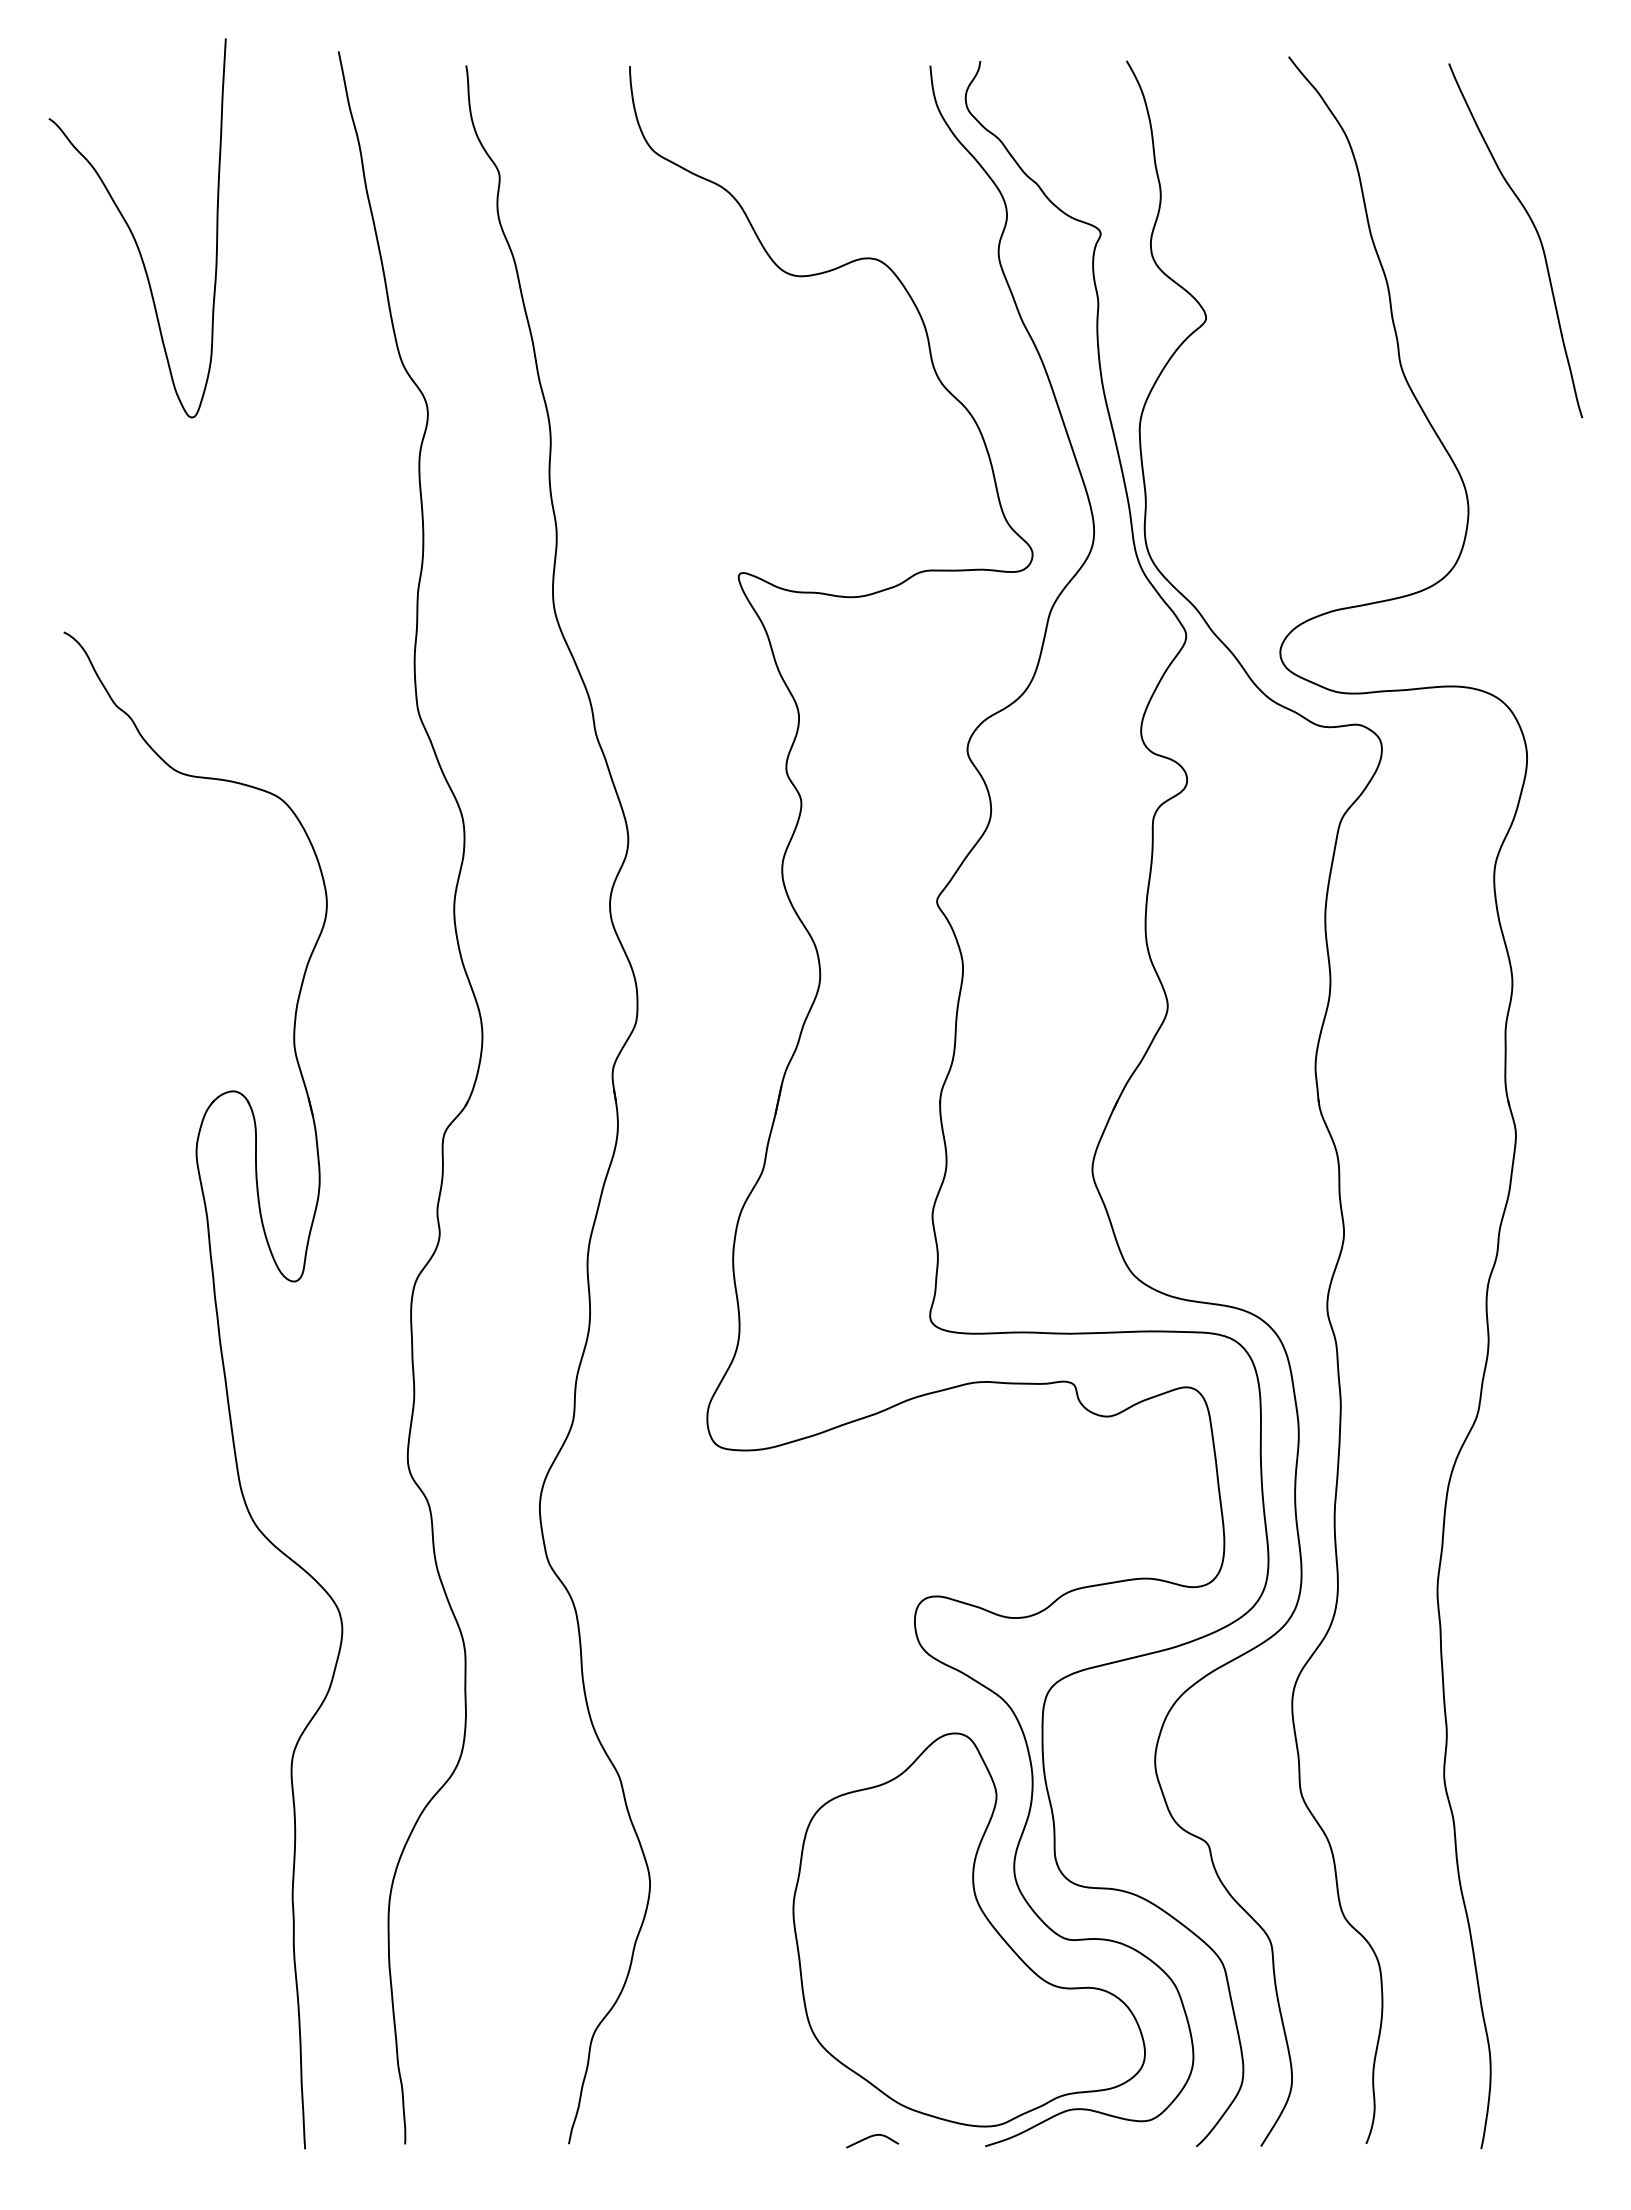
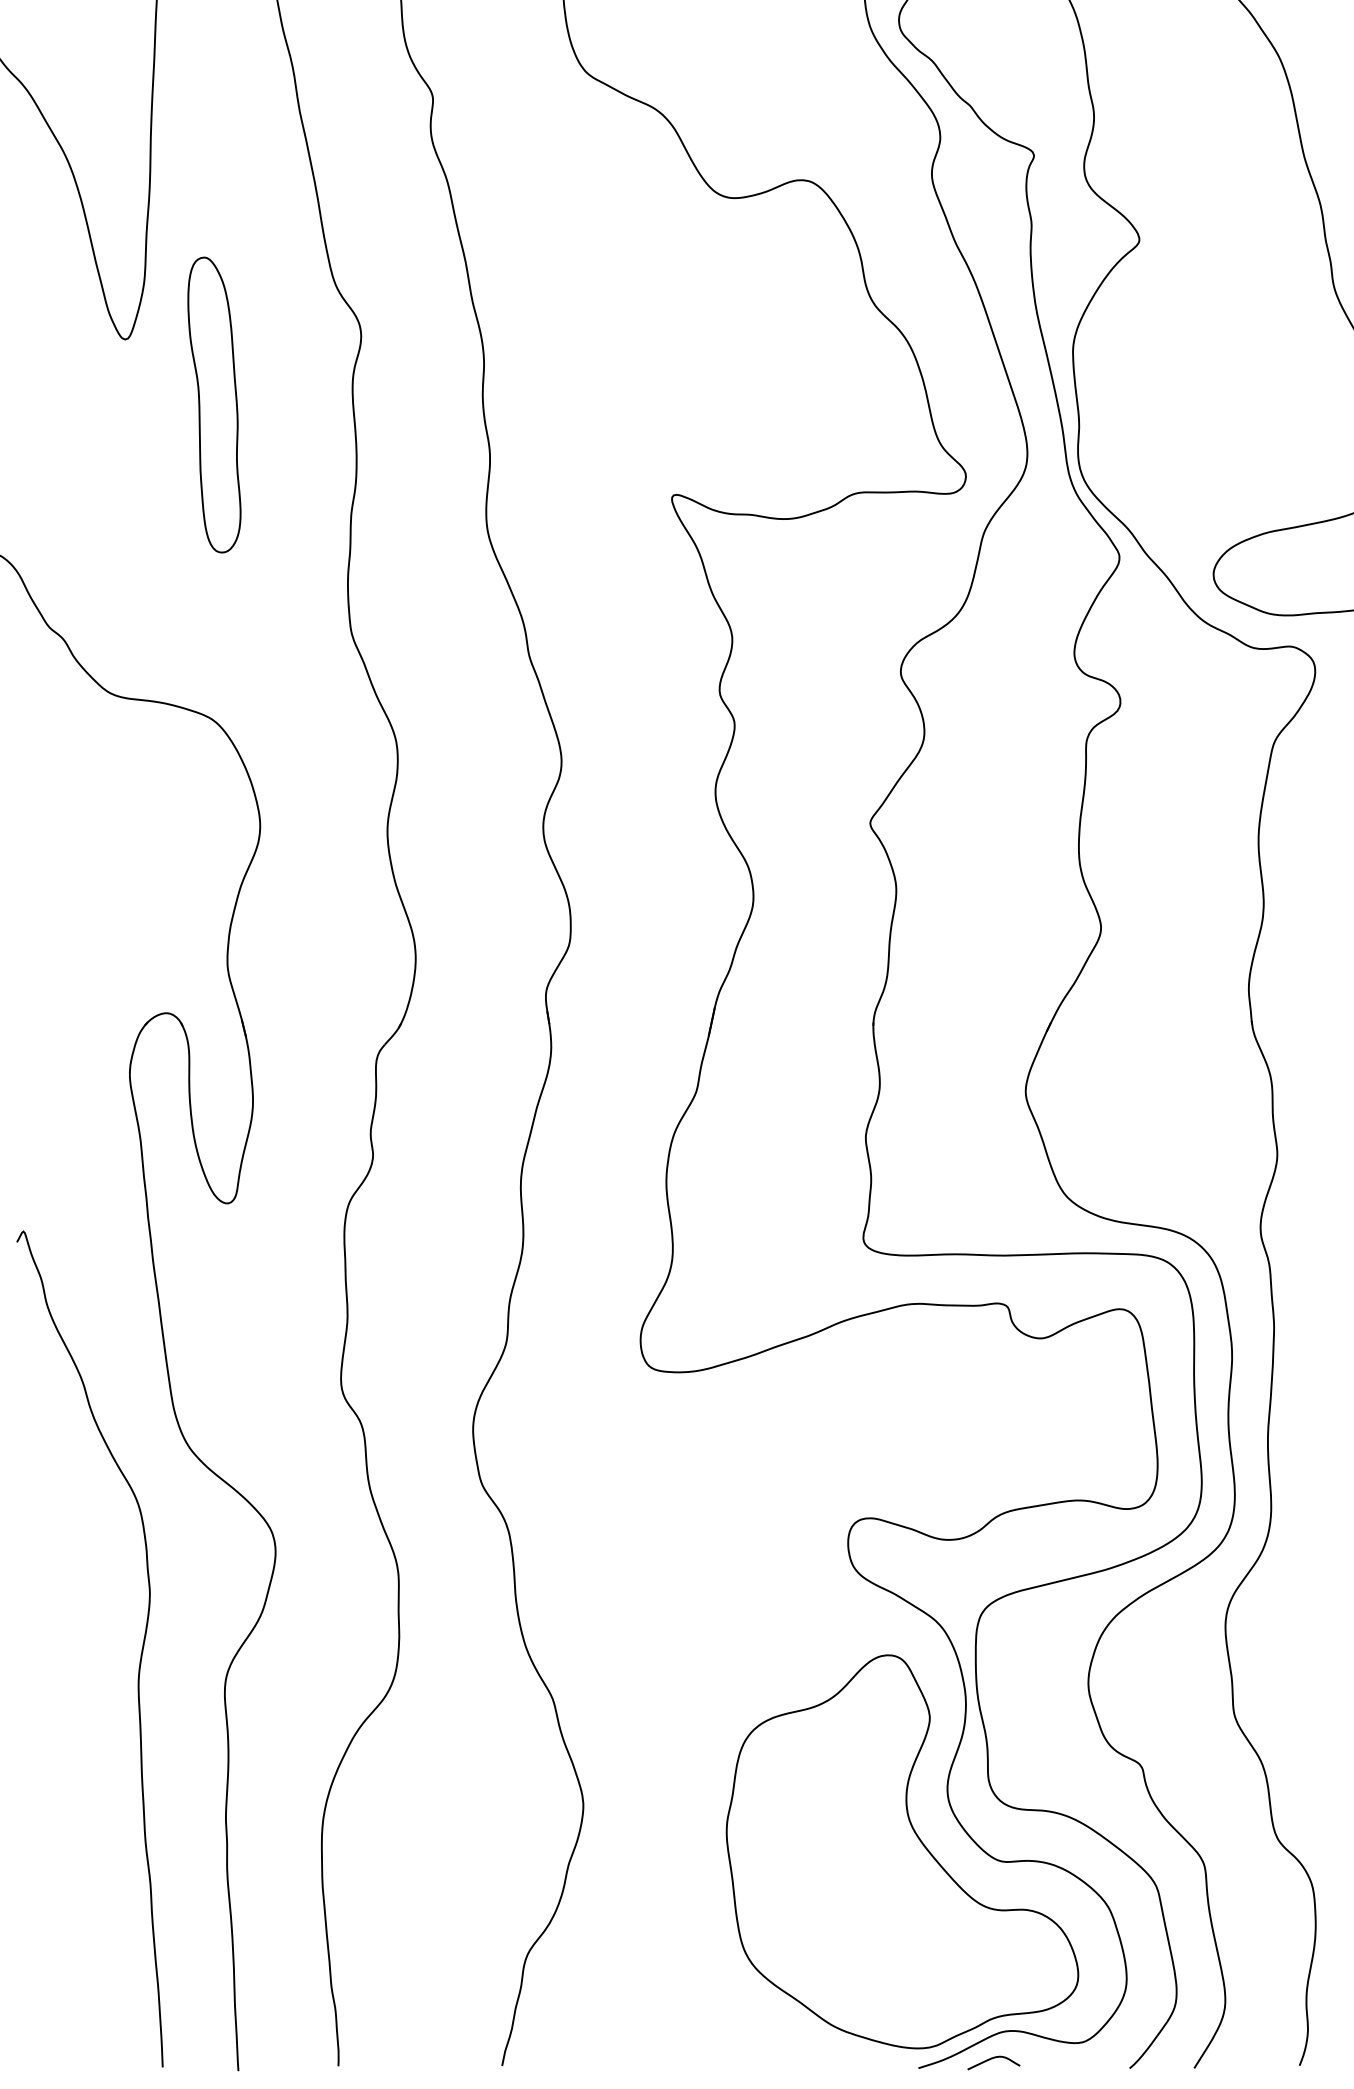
part: (281, 482) -> (214, 404), added
curve: (206, 1737) -> (139, 1659), added
curve: (871, 2137) -> (992, 2059), moved

